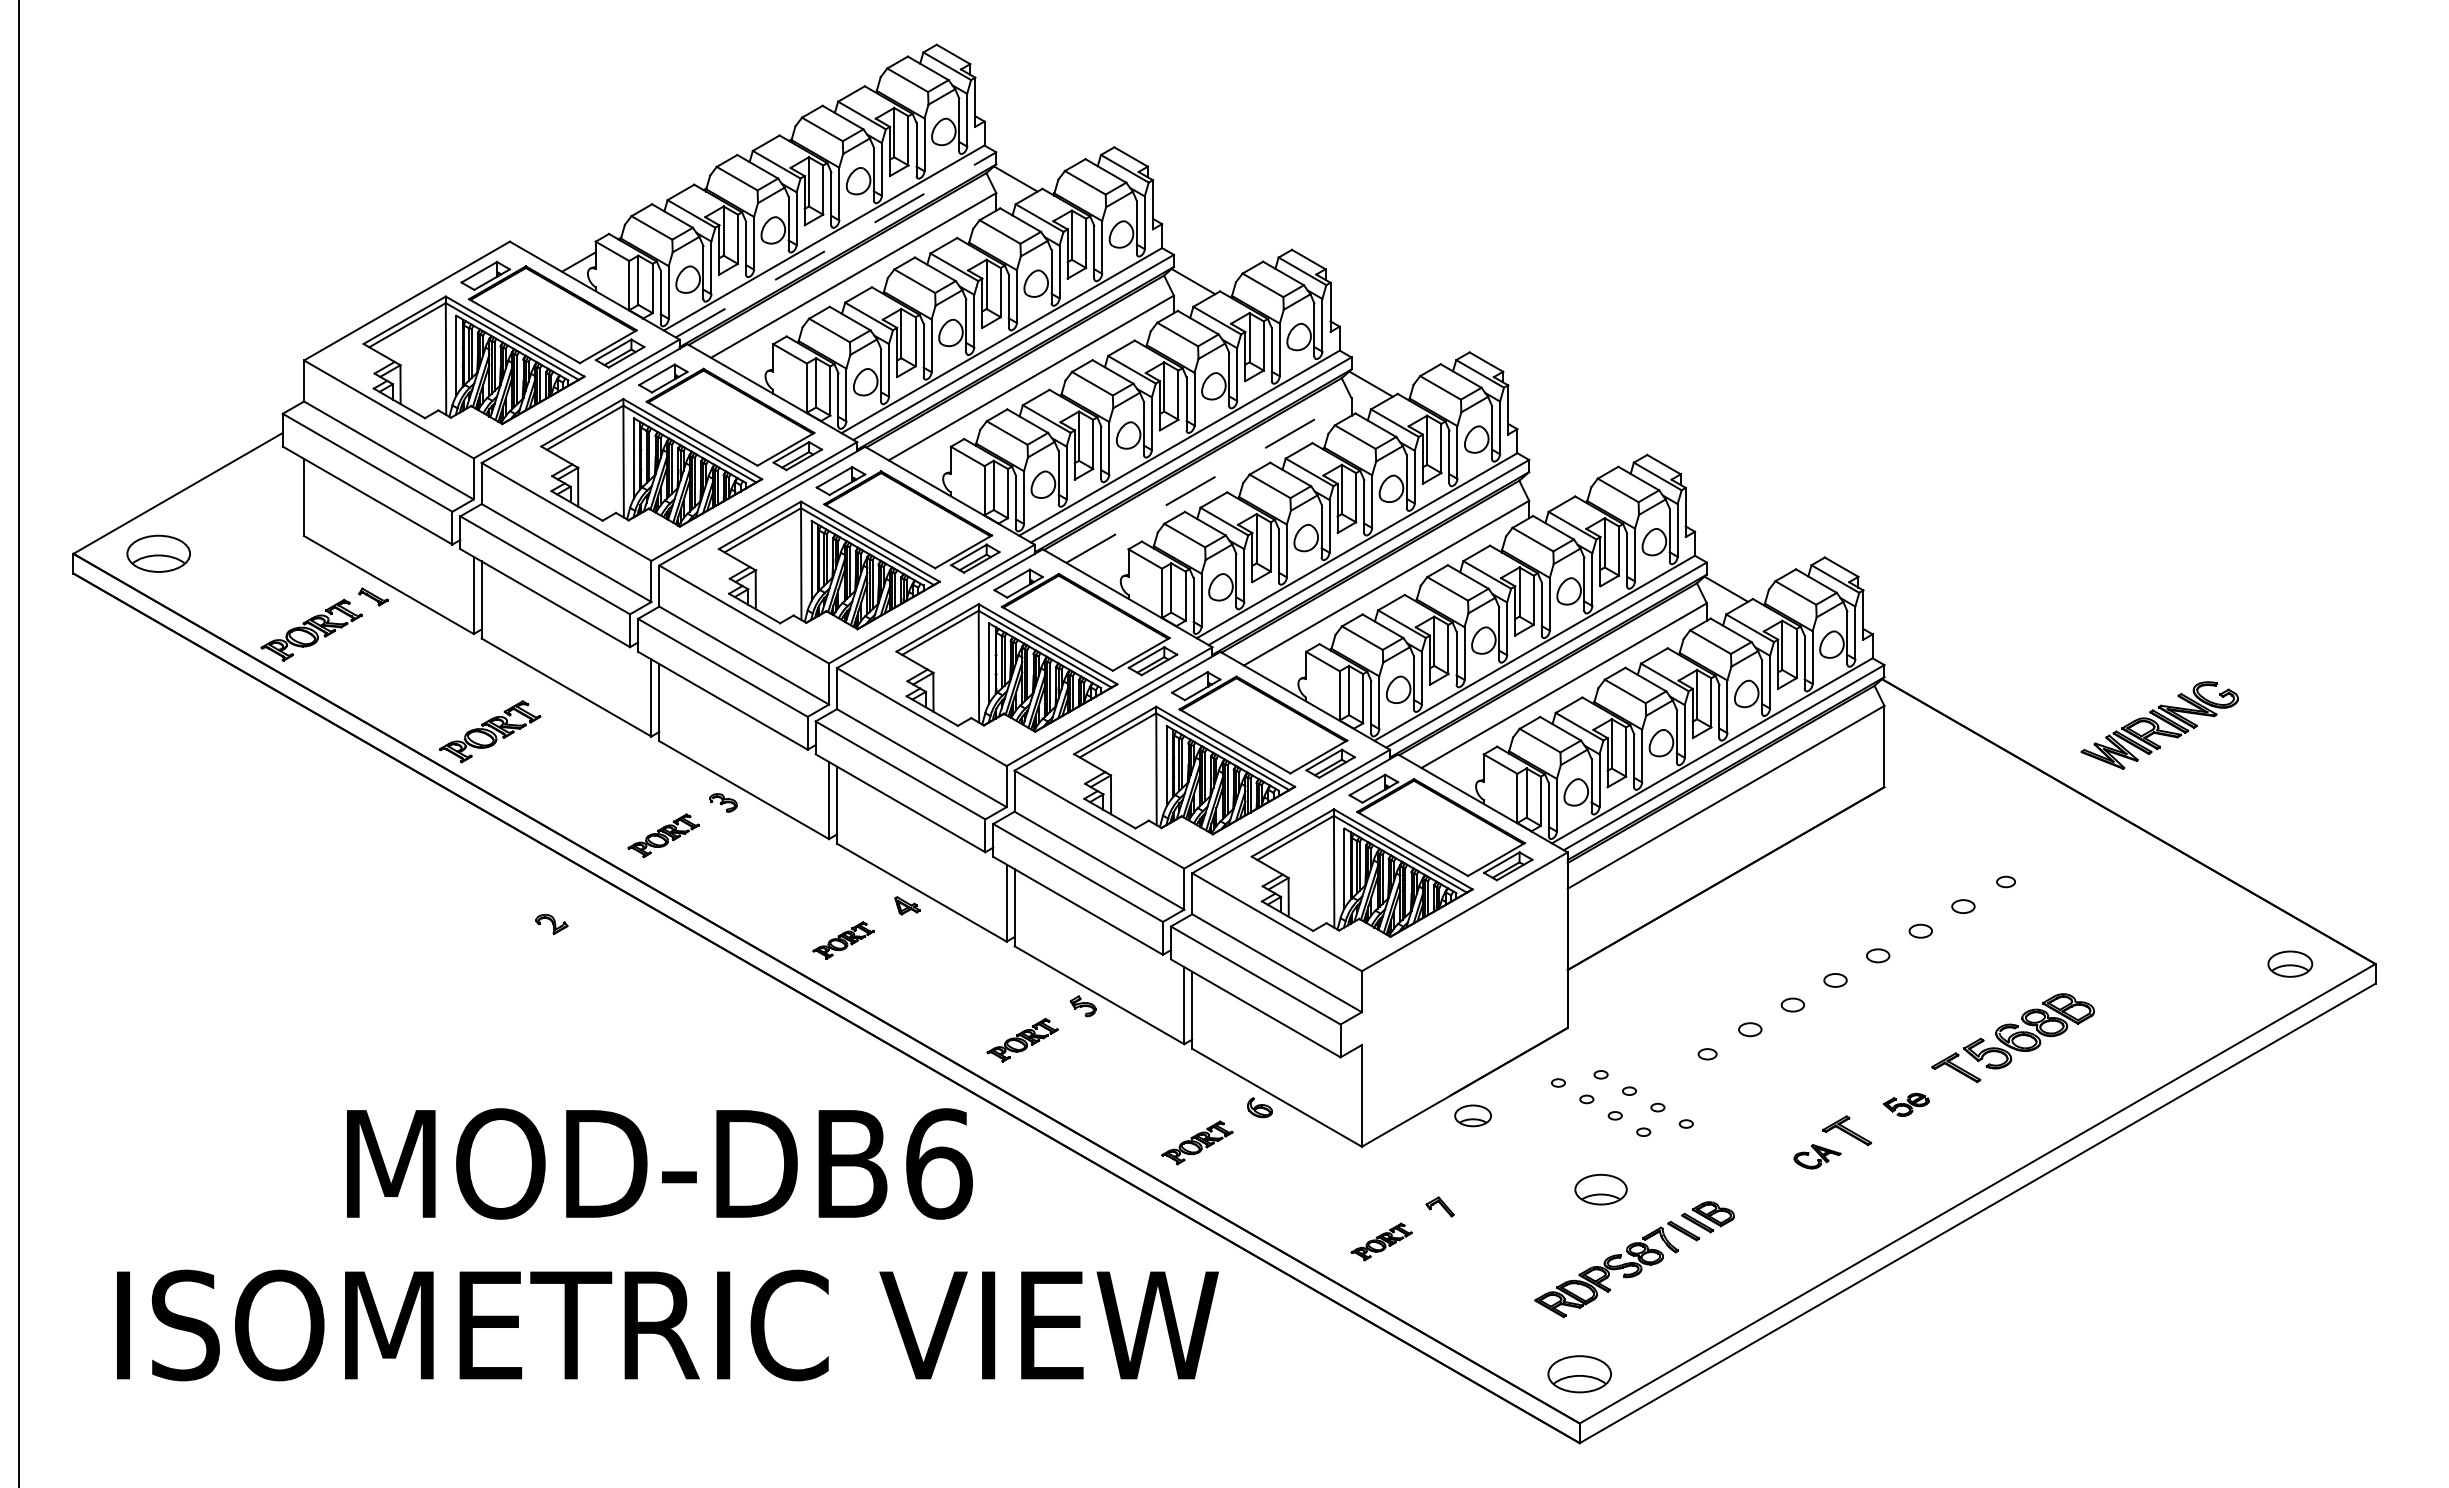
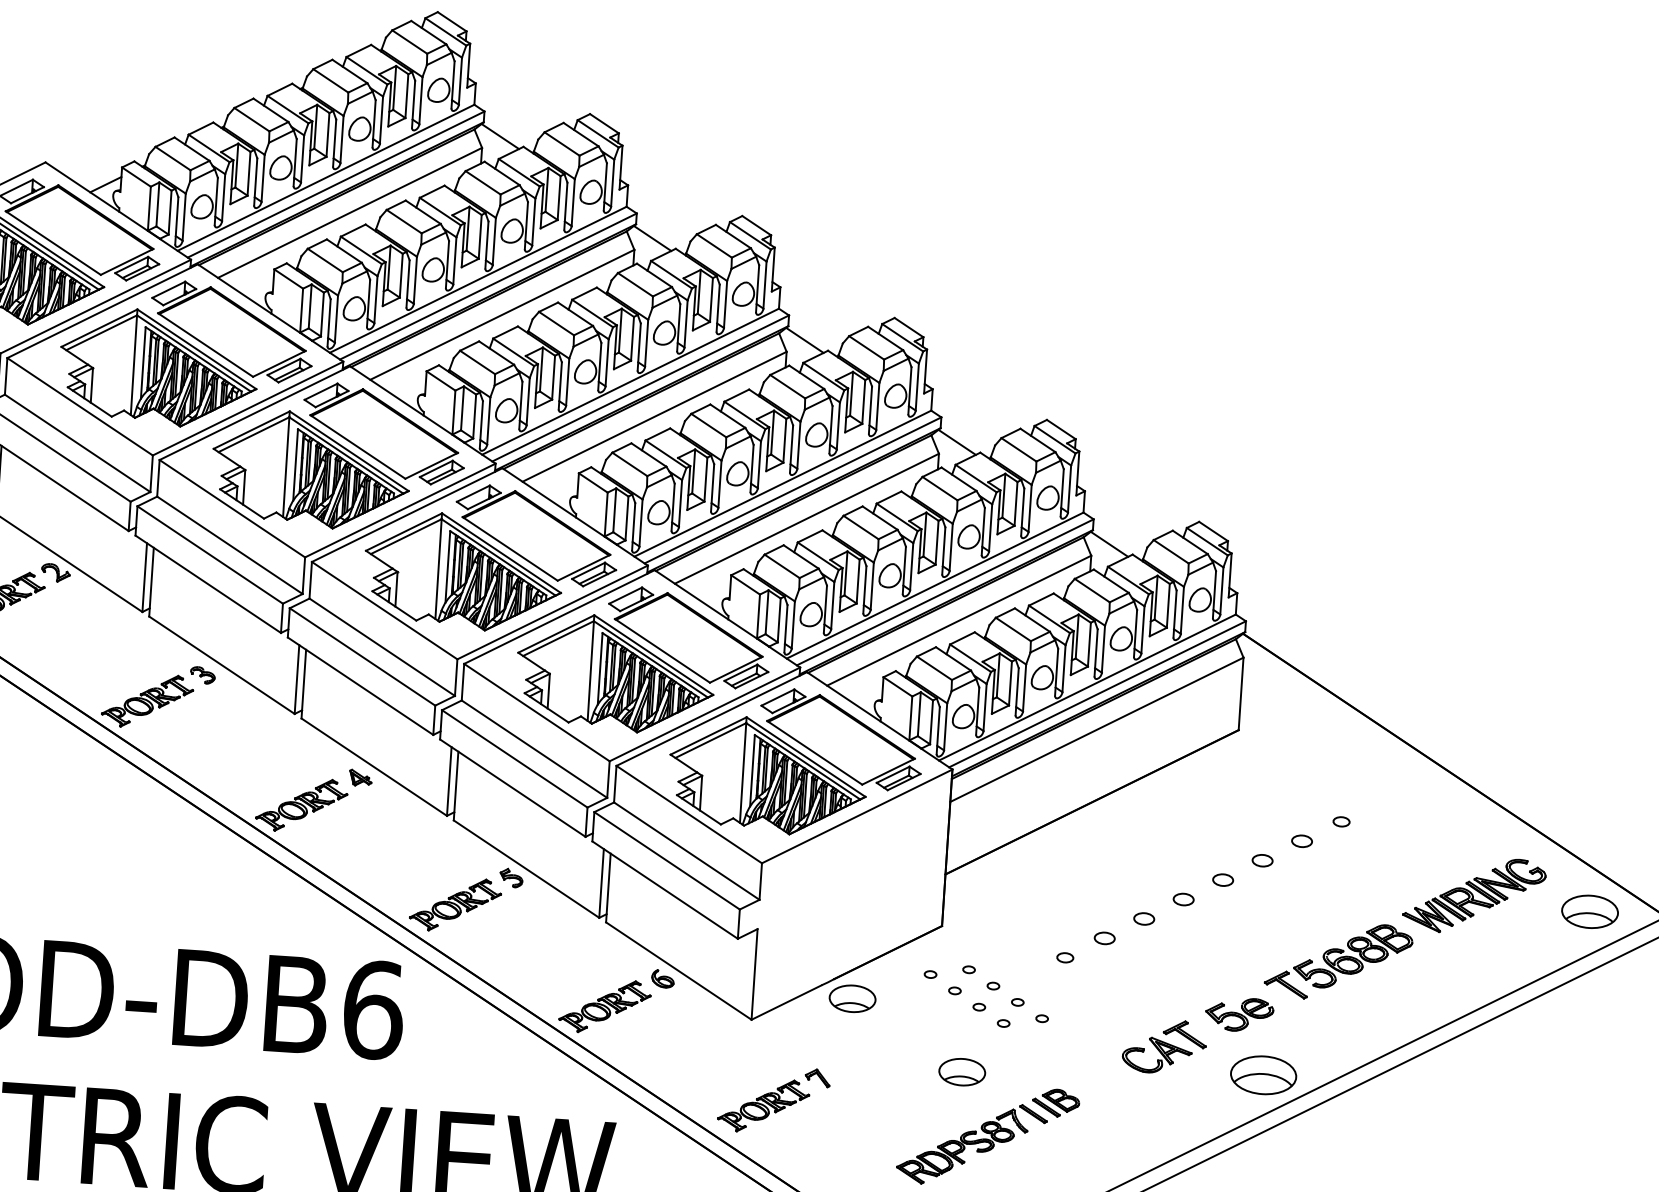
line: (836, 244) -> (336, 184), dashed -> solid
line: (1208, 480) -> (654, 416), dashed -> solid
line: (1548, 486) -> (957, 442), added
part: (2159, 725) -> (1474, 895), moved
part: (663, 835) -> (147, 700), size x1.43
part: (551, 924) -> (55, 573), moved
part: (843, 940) -> (301, 805), size x1.67
part: (2290, 964) -> (1590, 912), size x1.43
part: (1022, 1039) -> (455, 904), size x1.43
part: (1906, 1104) -> (1239, 1014), size x1.67
part: (1472, 1115) -> (852, 998), size x1.43
part: (1197, 1142) -> (605, 1006), size x1.43
part: (1817, 1156) -> (1157, 1055), size x1.67
part: (1937, 1170) -> (1263, 1075), added
part: (1381, 1241) -> (763, 1105), size x1.67

